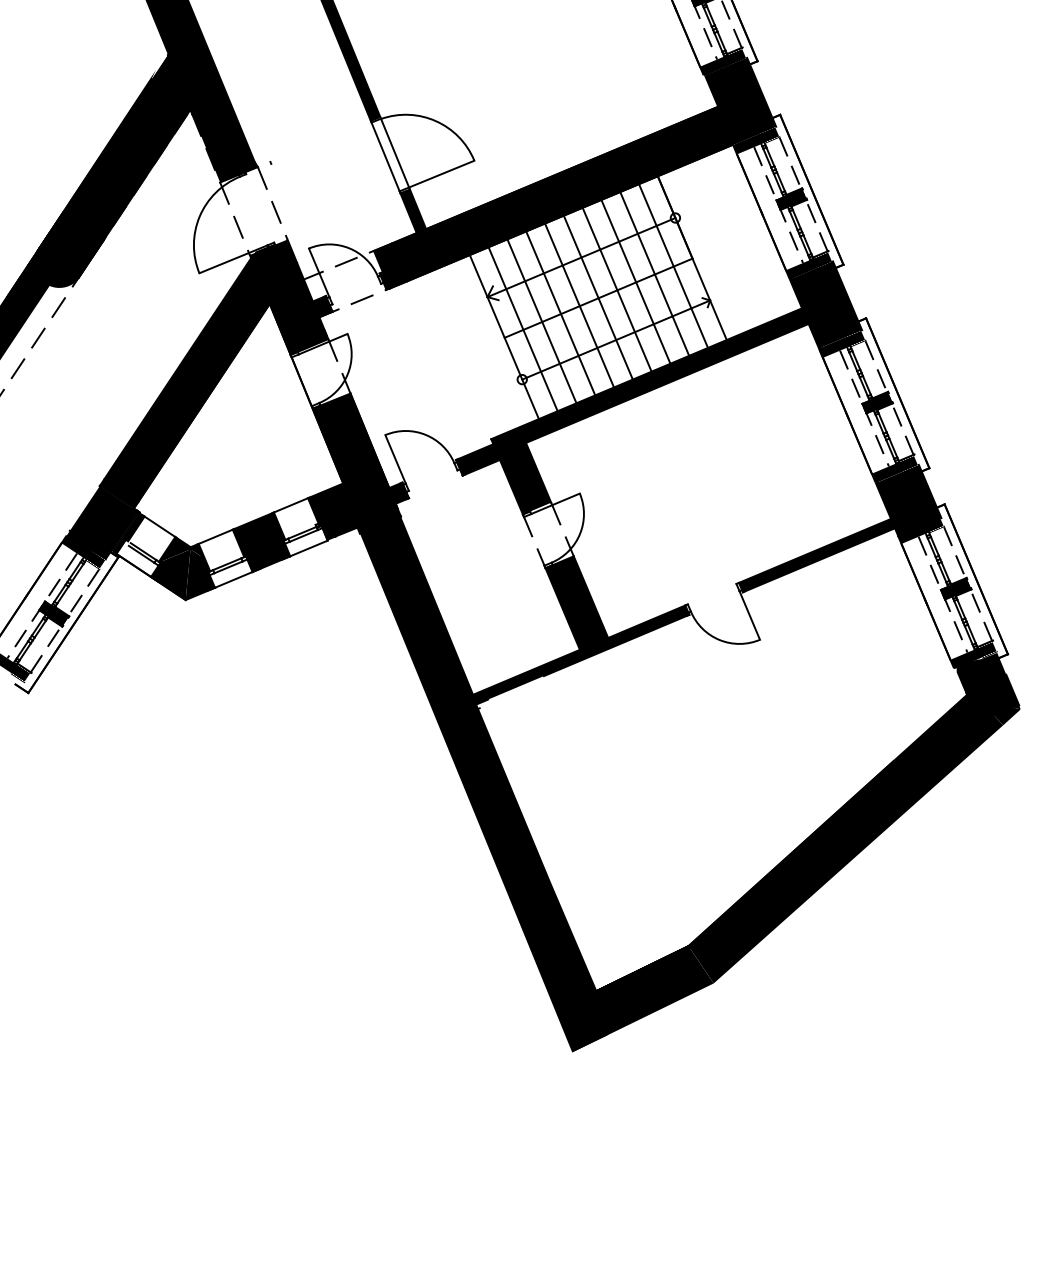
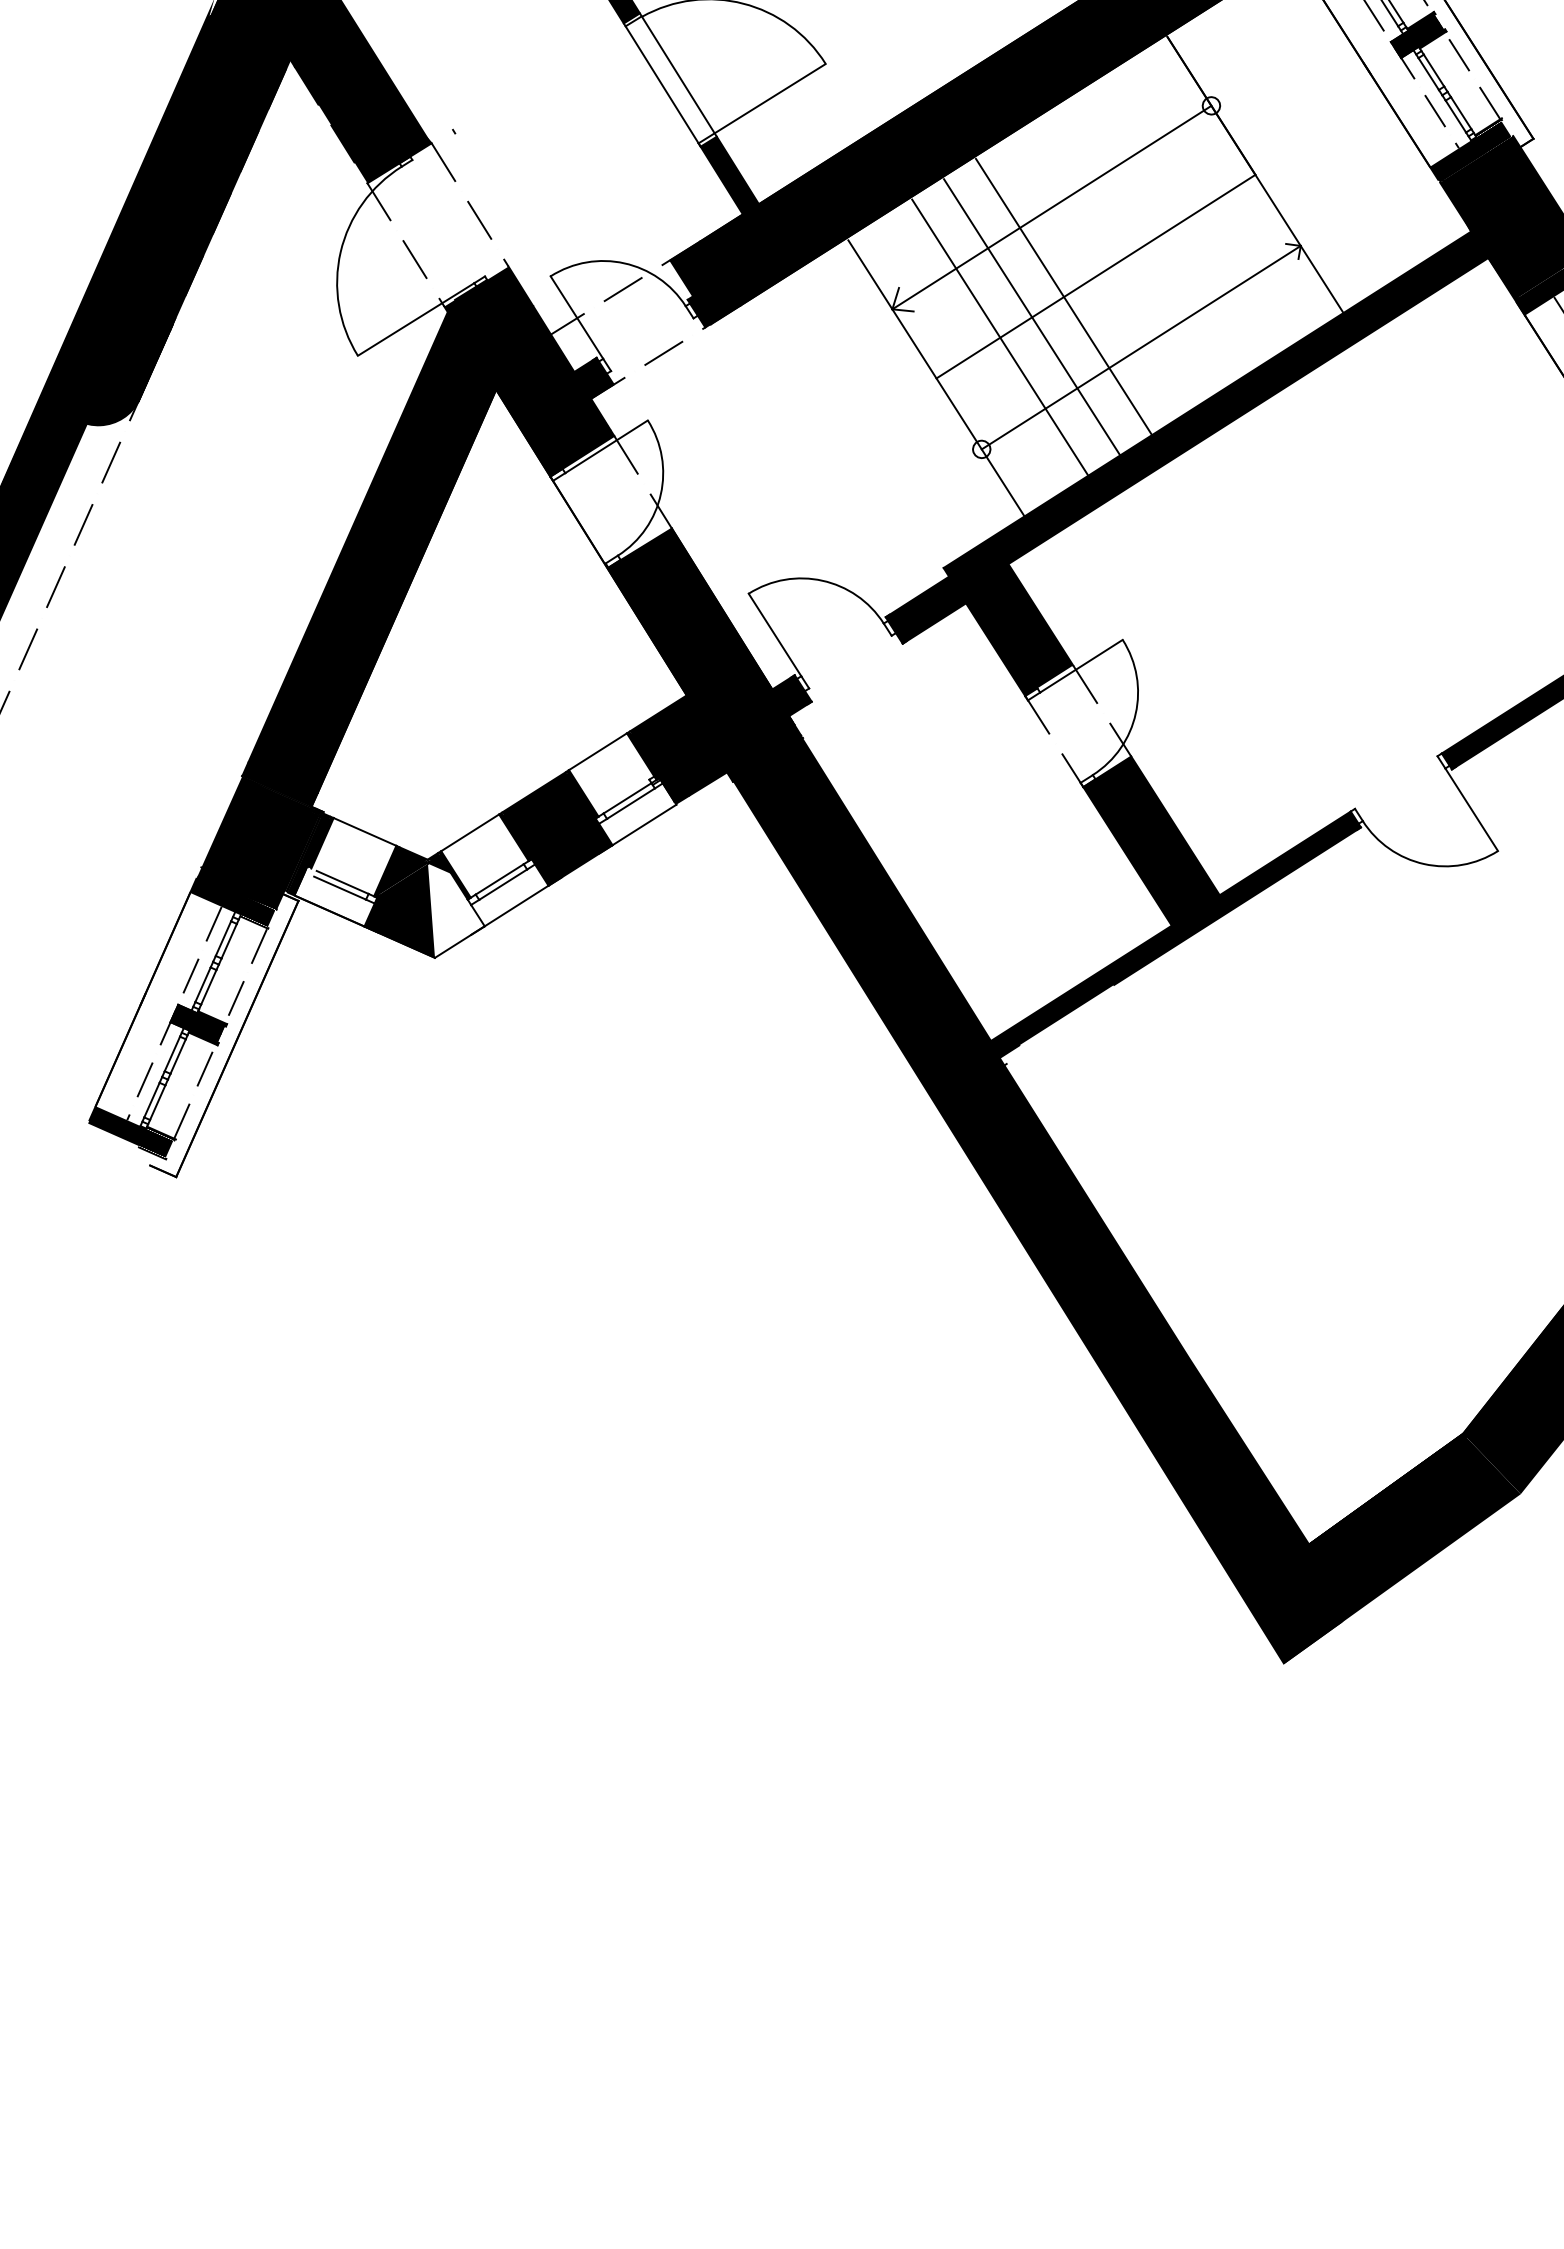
line: (673, 266) -> (1223, 195), removed
line: (654, 274) -> (1190, 215), removed
line: (635, 282) -> (1158, 236), removed
line: (617, 289) -> (1127, 254), removed
line: (598, 297) -> (1095, 275), removed
line: (523, 329) -> (968, 357), removed
fill: (200, 574) -> (454, 906), removed

